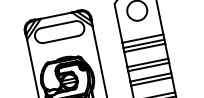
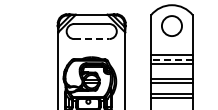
line: (61, 39) -> (91, 39), solid -> dashed
line: (143, 43) -> (171, 59), solid -> dashed

